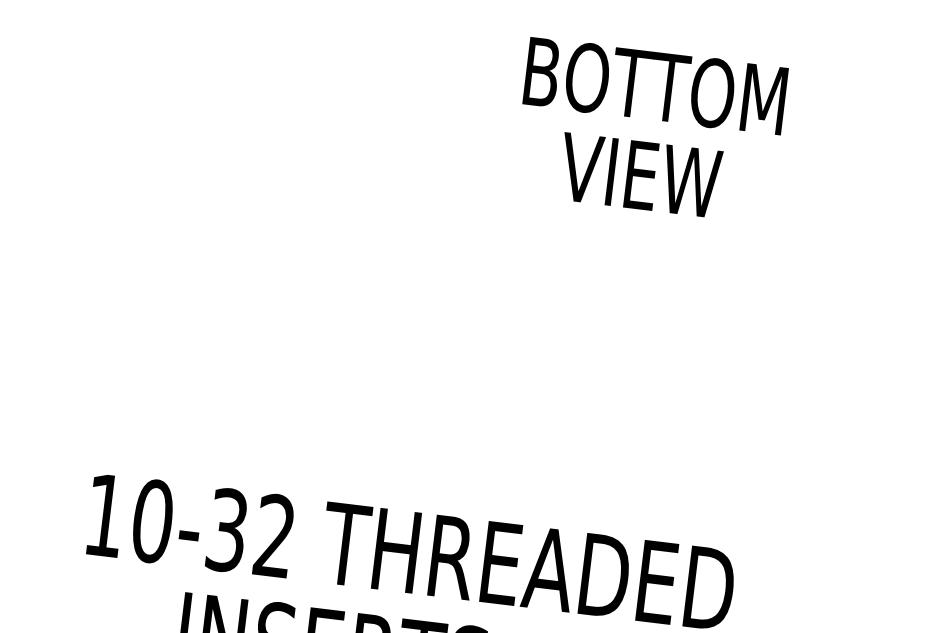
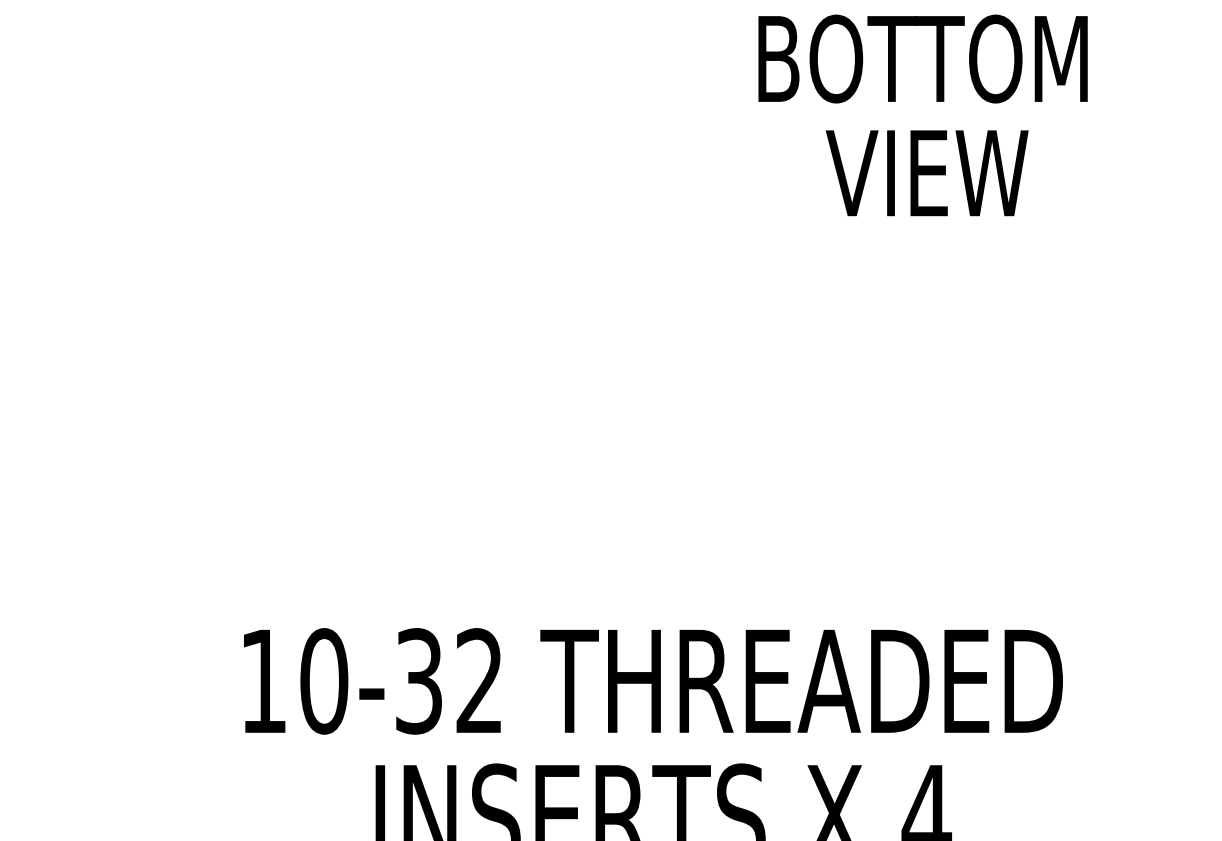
text: (655, 85) -> (922, 58), moved
text: (639, 175) -> (926, 173), moved

